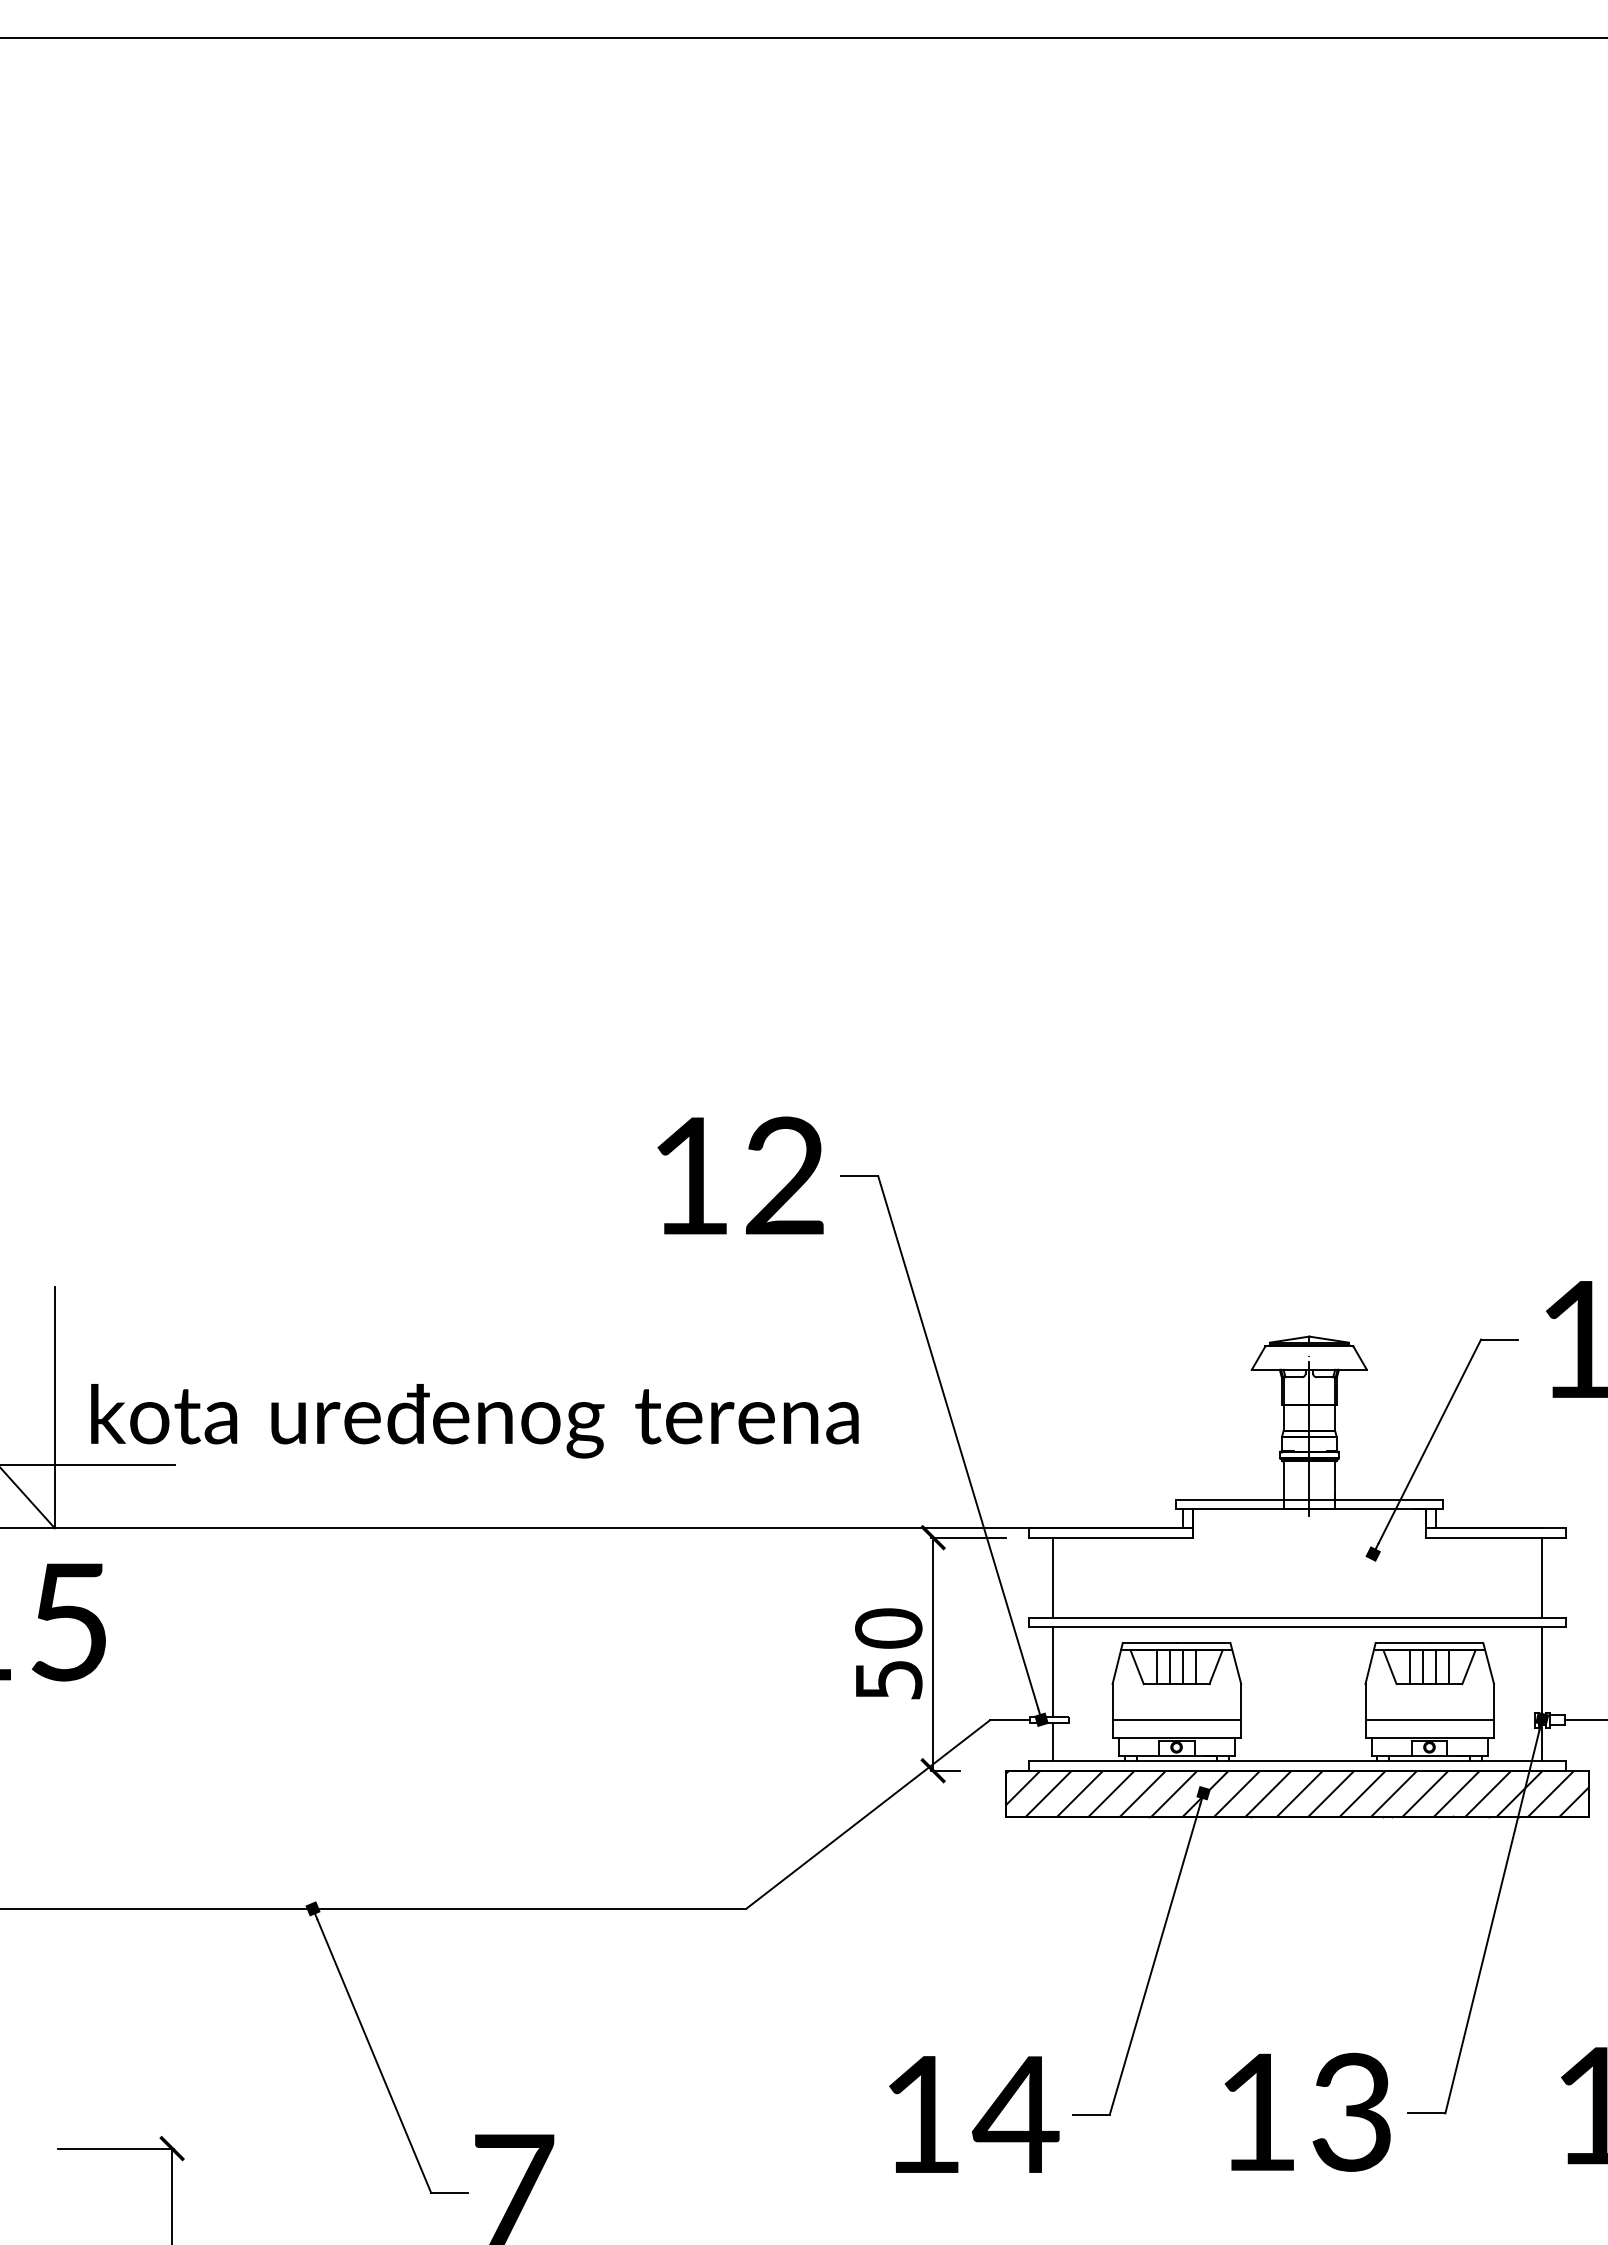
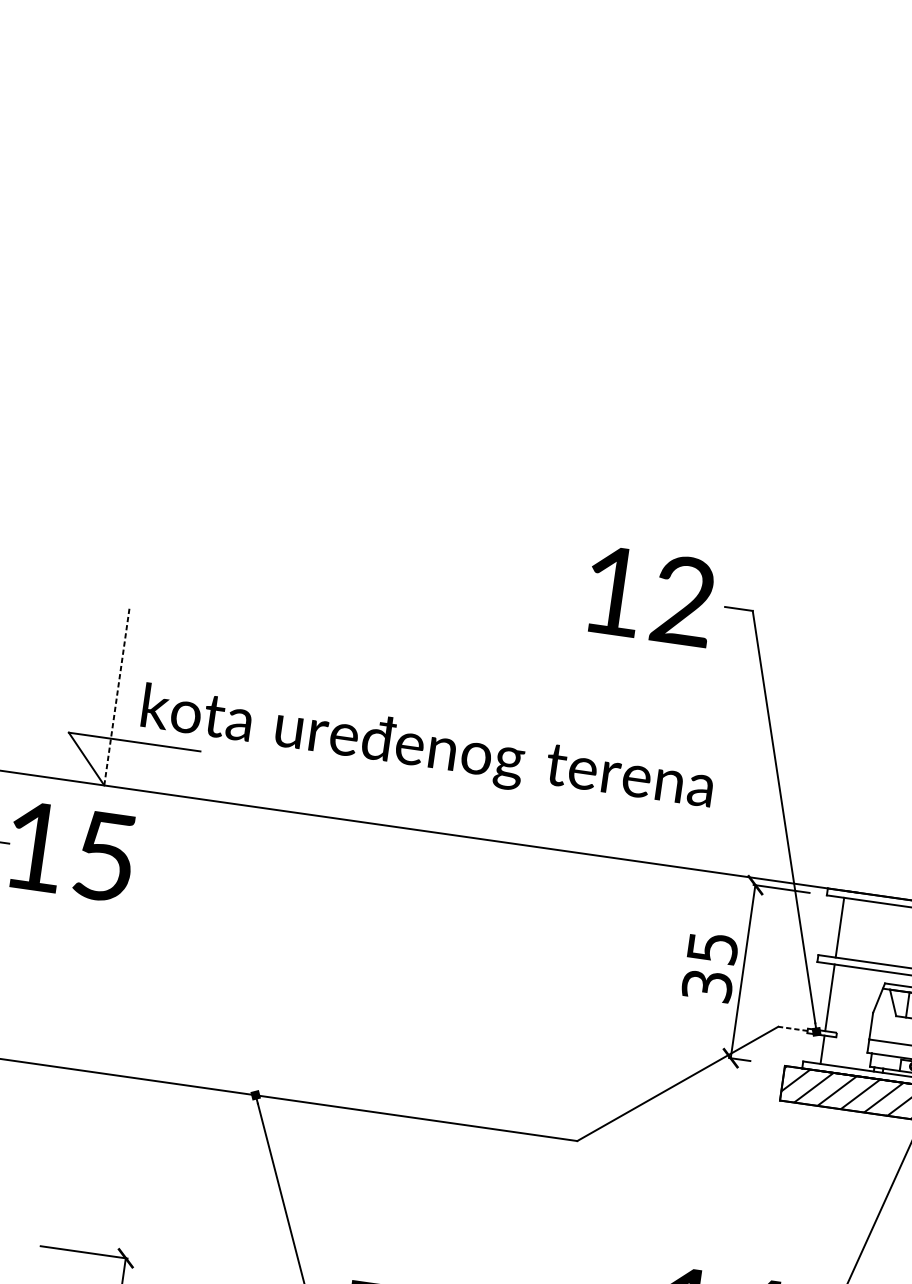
line: (54, 1407) -> (116, 695), solid -> dashed
text: (888, 1653) -> (709, 966), 50 -> 35
line: (1009, 1720) -> (792, 1029), solid -> dashed

